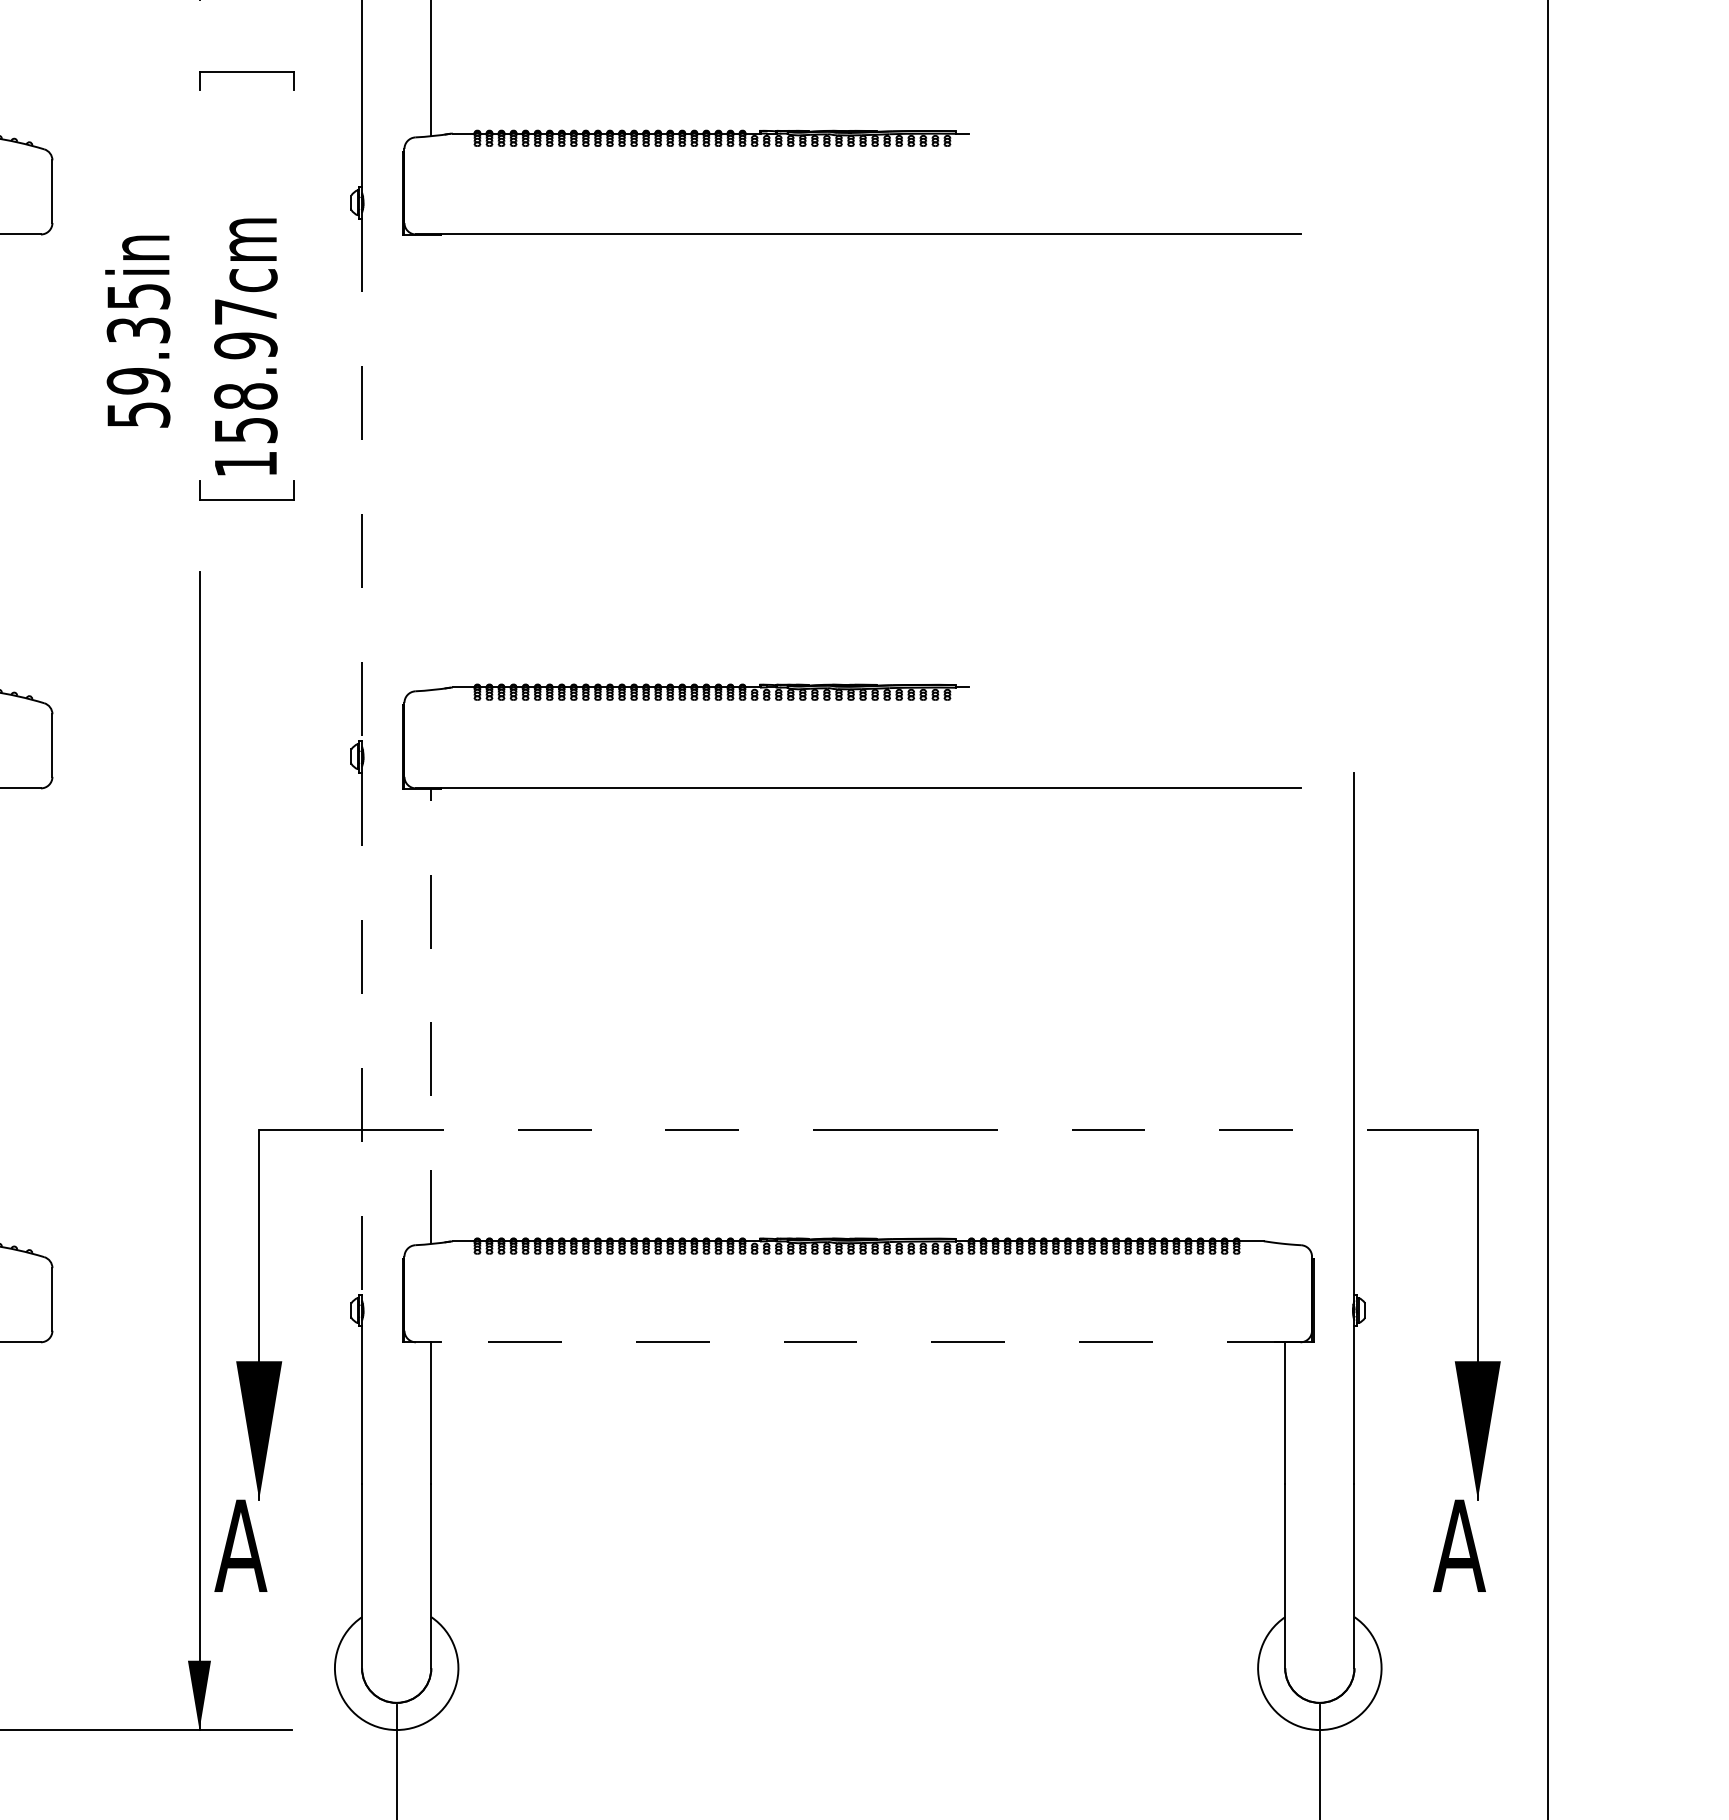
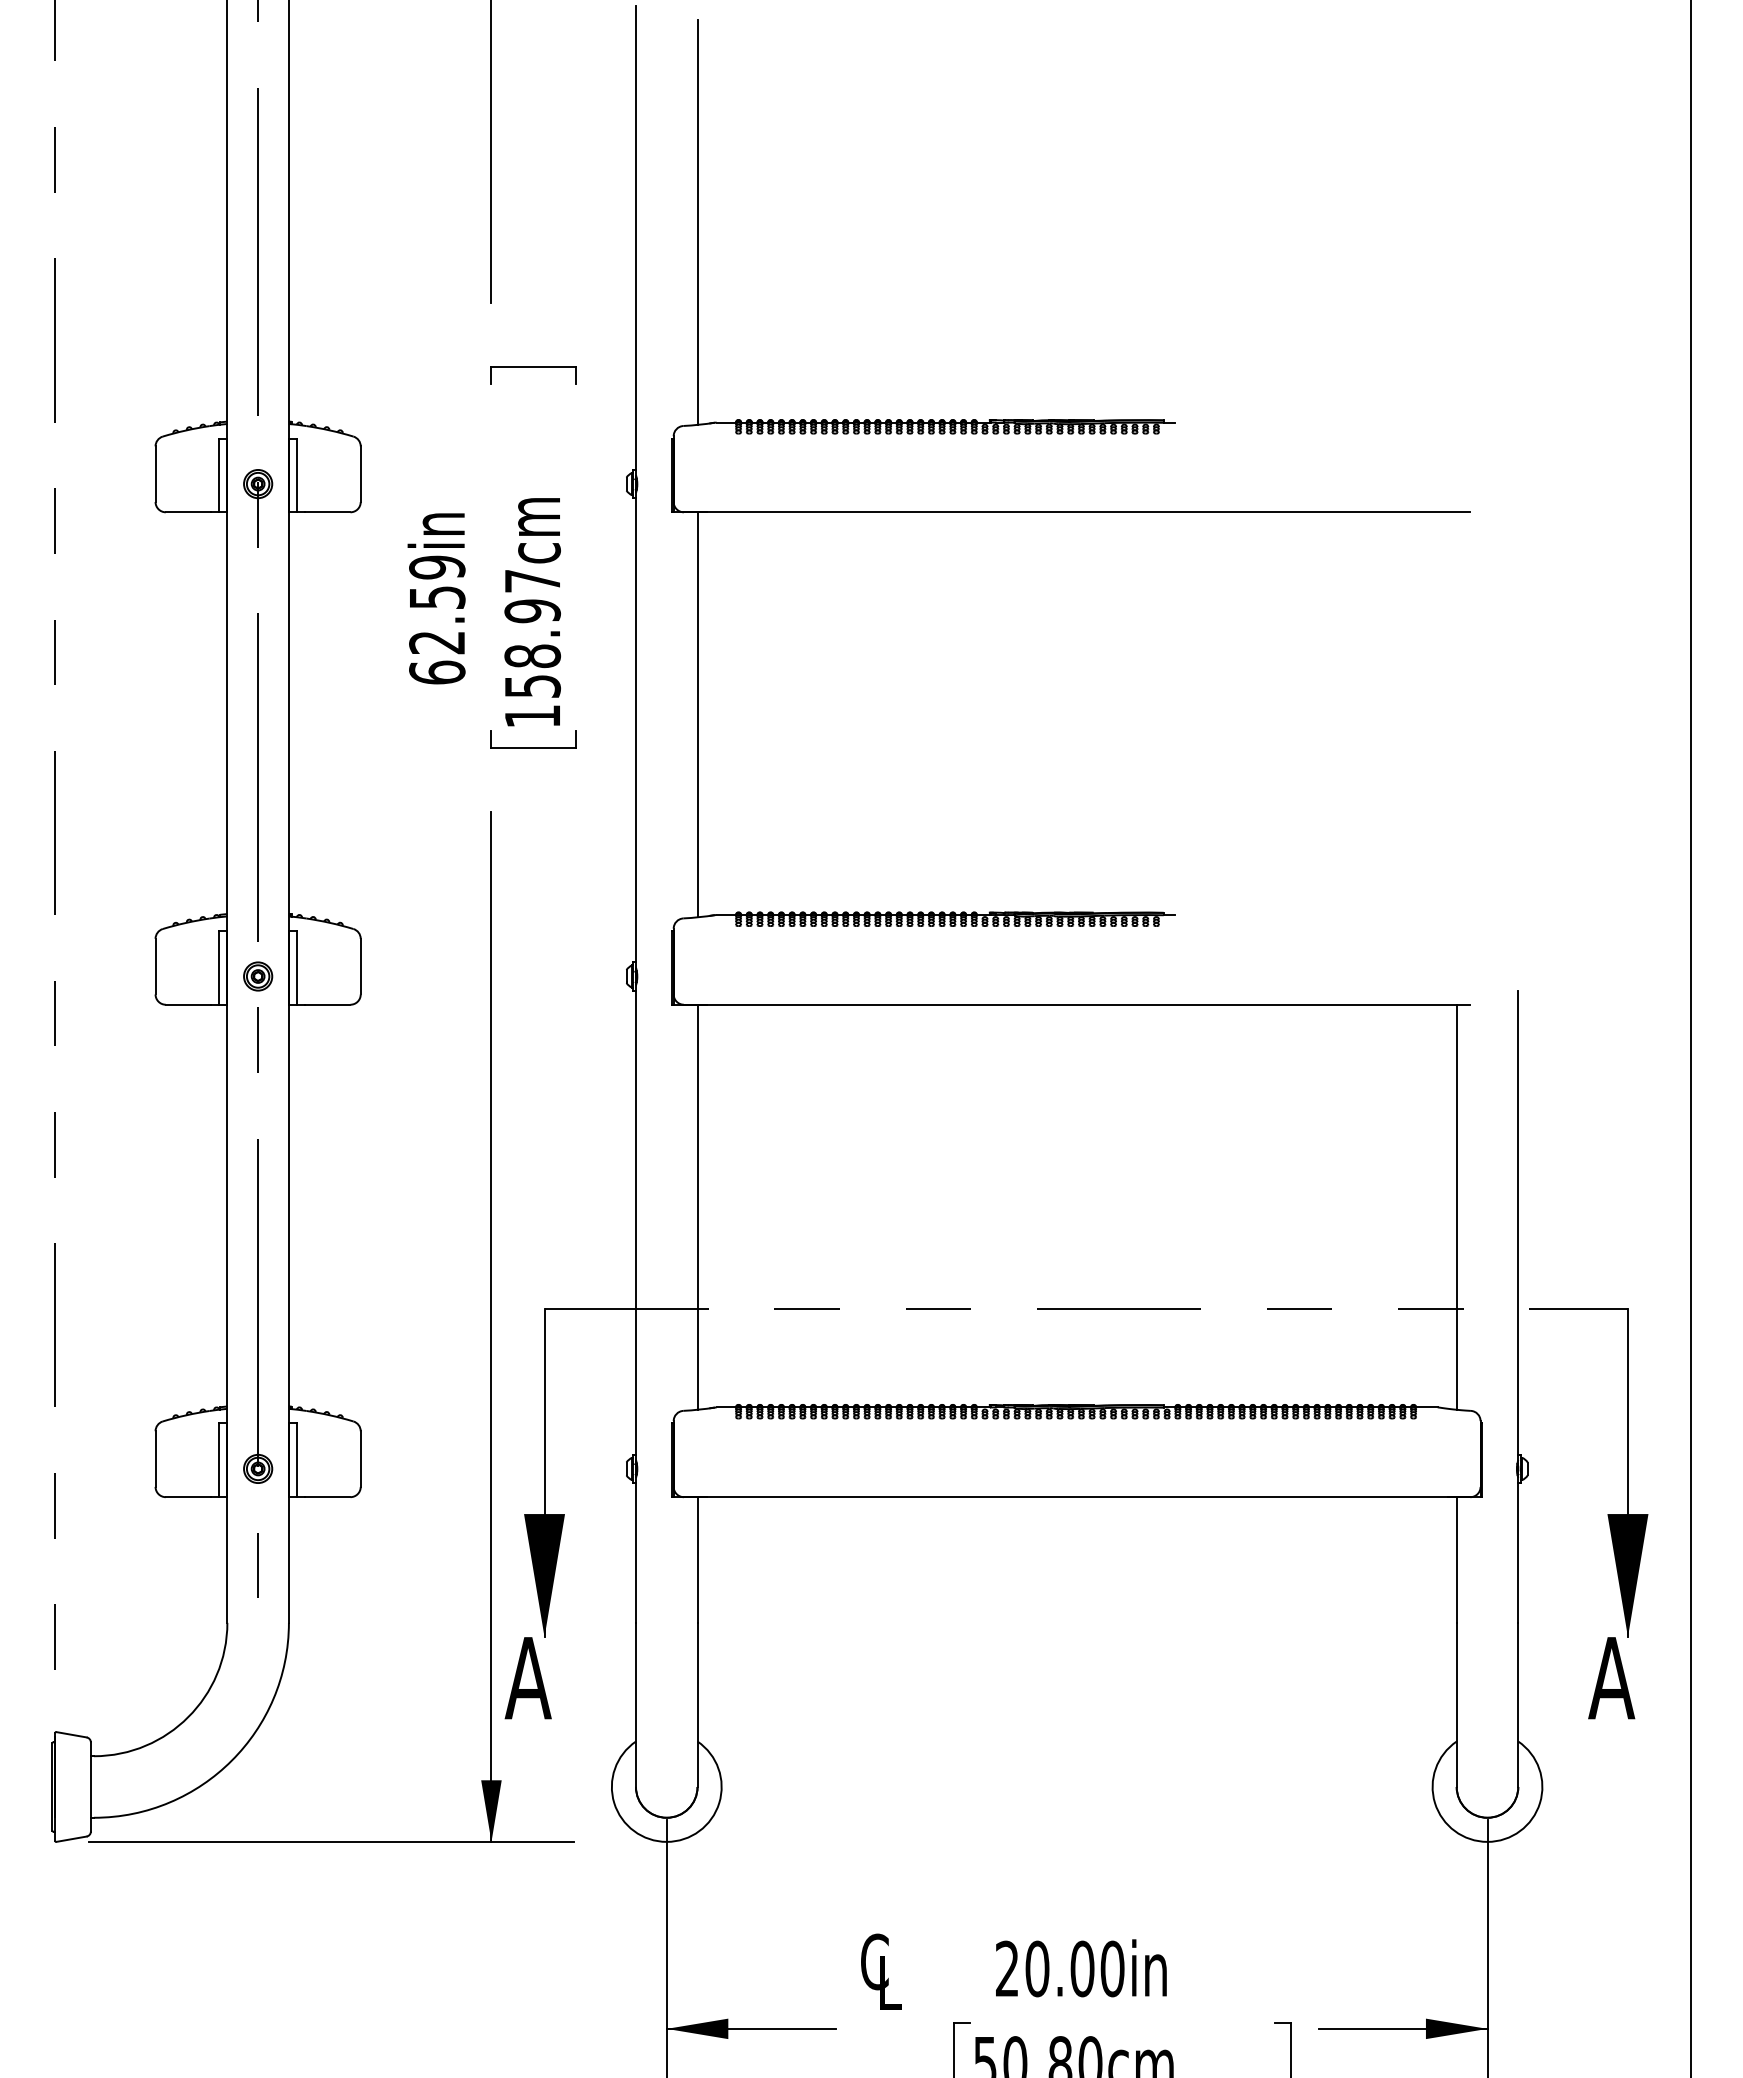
text: (138, 355) -> (437, 619), 59.35in -> 62.59in
line: (431, 461) -> (697, 714), added
line: (362, 479) -> (636, 730), dashed -> solid
line: (431, 1015) -> (697, 1206), dashed -> solid
line: (1284, 1015) -> (1456, 1206), added
line: (362, 1034) -> (636, 1223), dashed -> solid
line: (857, 1342) -> (1076, 1497), dashed -> solid

